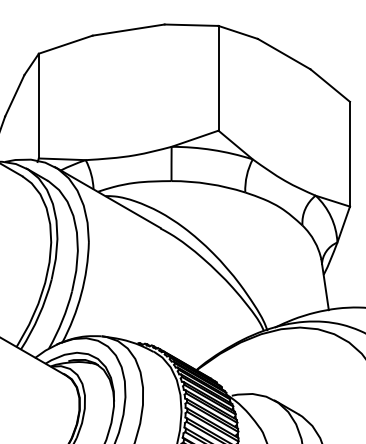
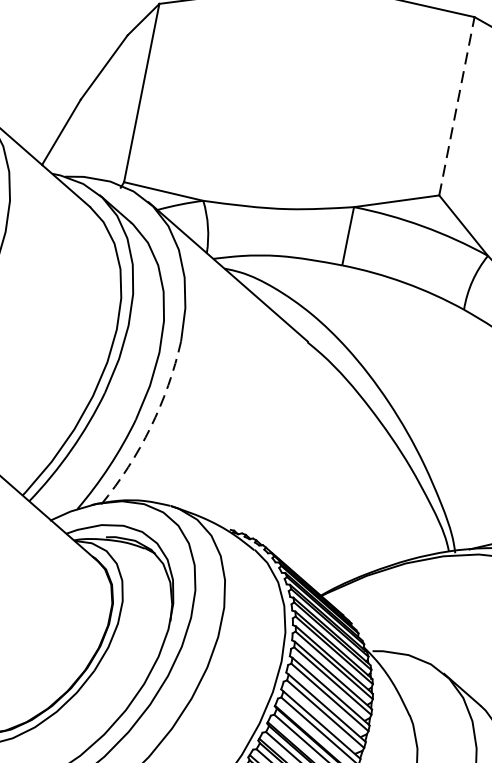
line: (218, 77) -> (457, 104), solid -> dashed
arc: (81, 294) -> (150, 428), solid -> dashed

